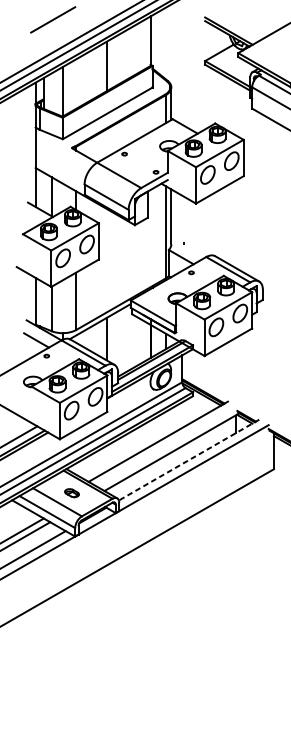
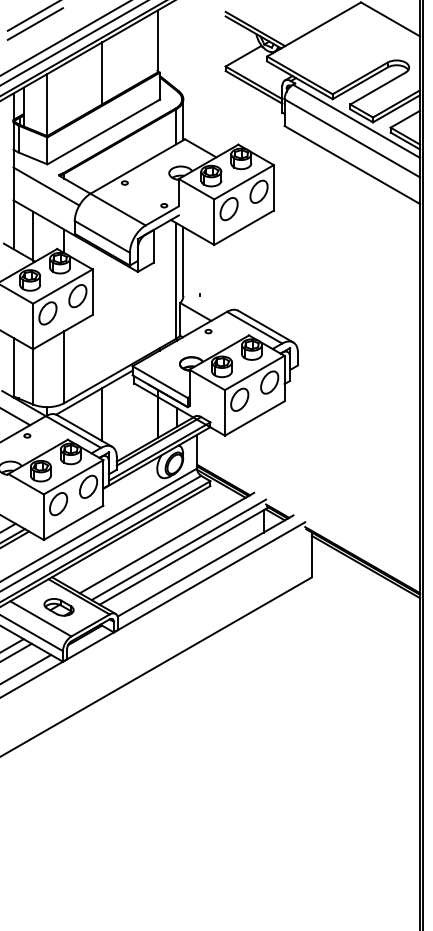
line: (53, 26) -> (35, 23), added
line: (62, 156) -> (46, 186), added
line: (167, 446) -> (178, 549), added
line: (189, 460) -> (205, 566), dashed -> solid
part: (71, 493) -> (58, 607), size x1.67

